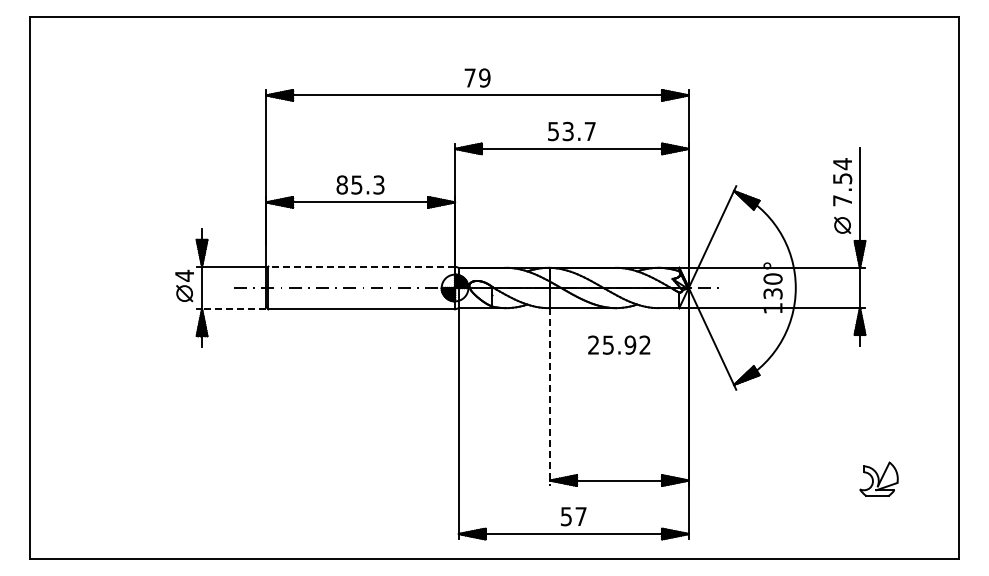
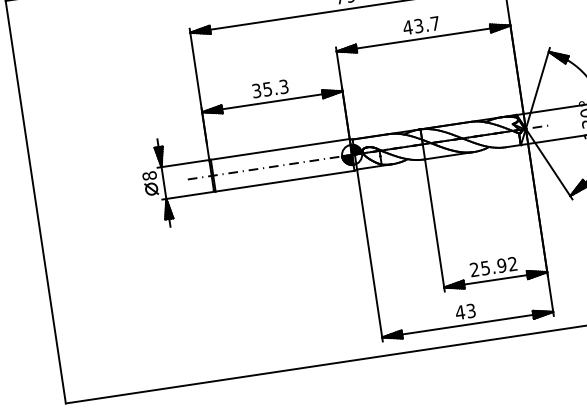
text: (553, 131) -> (407, 27), 53.7 -> 43.7
text: (341, 184) -> (256, 90), 85.3 -> 35.3
line: (361, 266) -> (280, 149), dashed -> solid
text: (184, 275) -> (149, 175), 4 -> 8
line: (233, 309) -> (189, 195), dashed -> solid
text: (619, 344) -> (493, 266), moved
line: (550, 397) -> (435, 225), dashed -> solid
text: (573, 516) -> (465, 311), 57 -> 43

